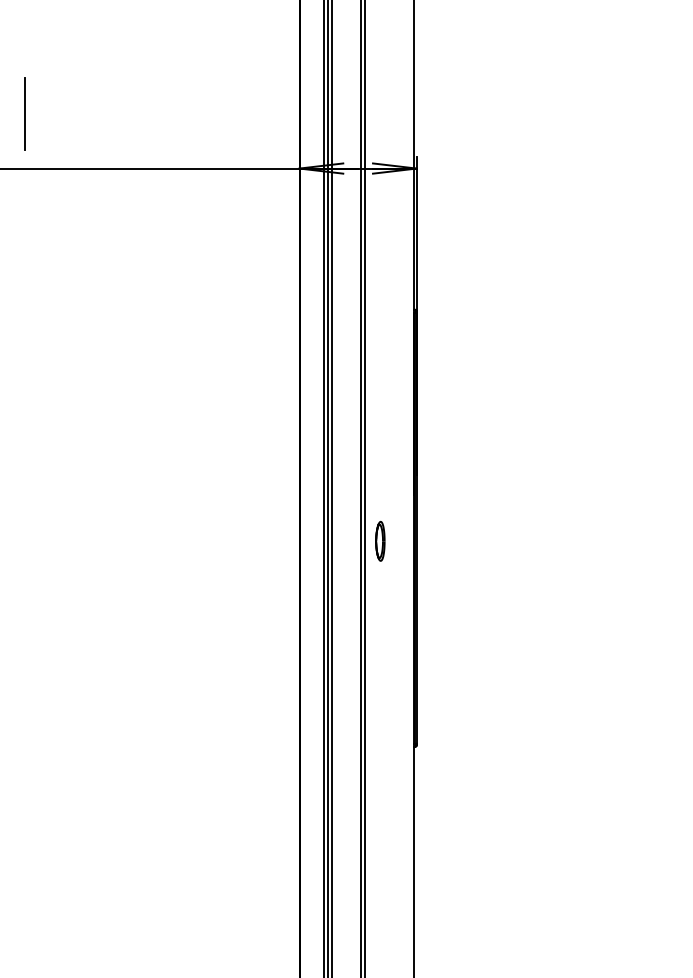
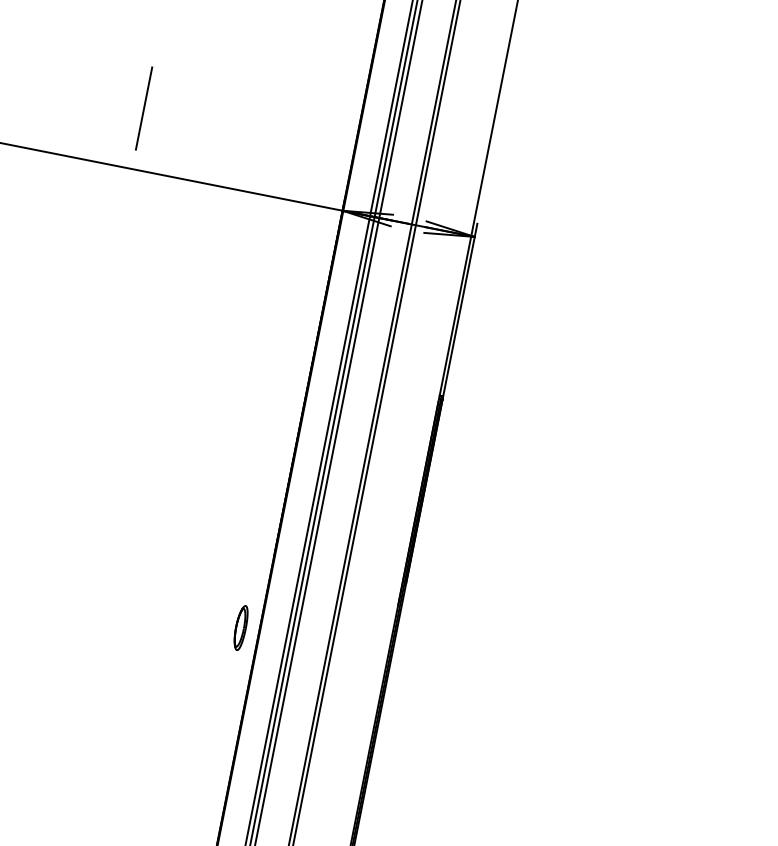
line: (24, 113) -> (143, 107), moved
part: (380, 541) -> (241, 628), moved

